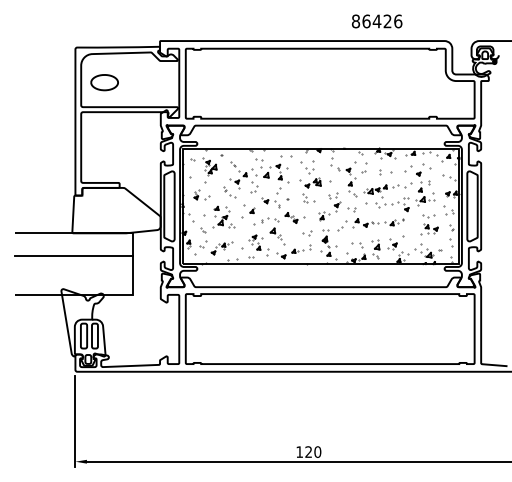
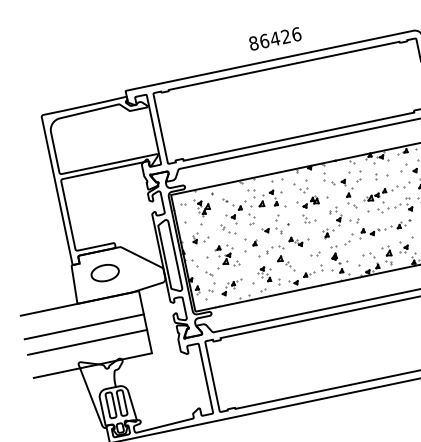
text: (376, 21) -> (274, 39), moved
part: (104, 82) -> (105, 273), moved
line: (74, 271) -> (87, 342), added

